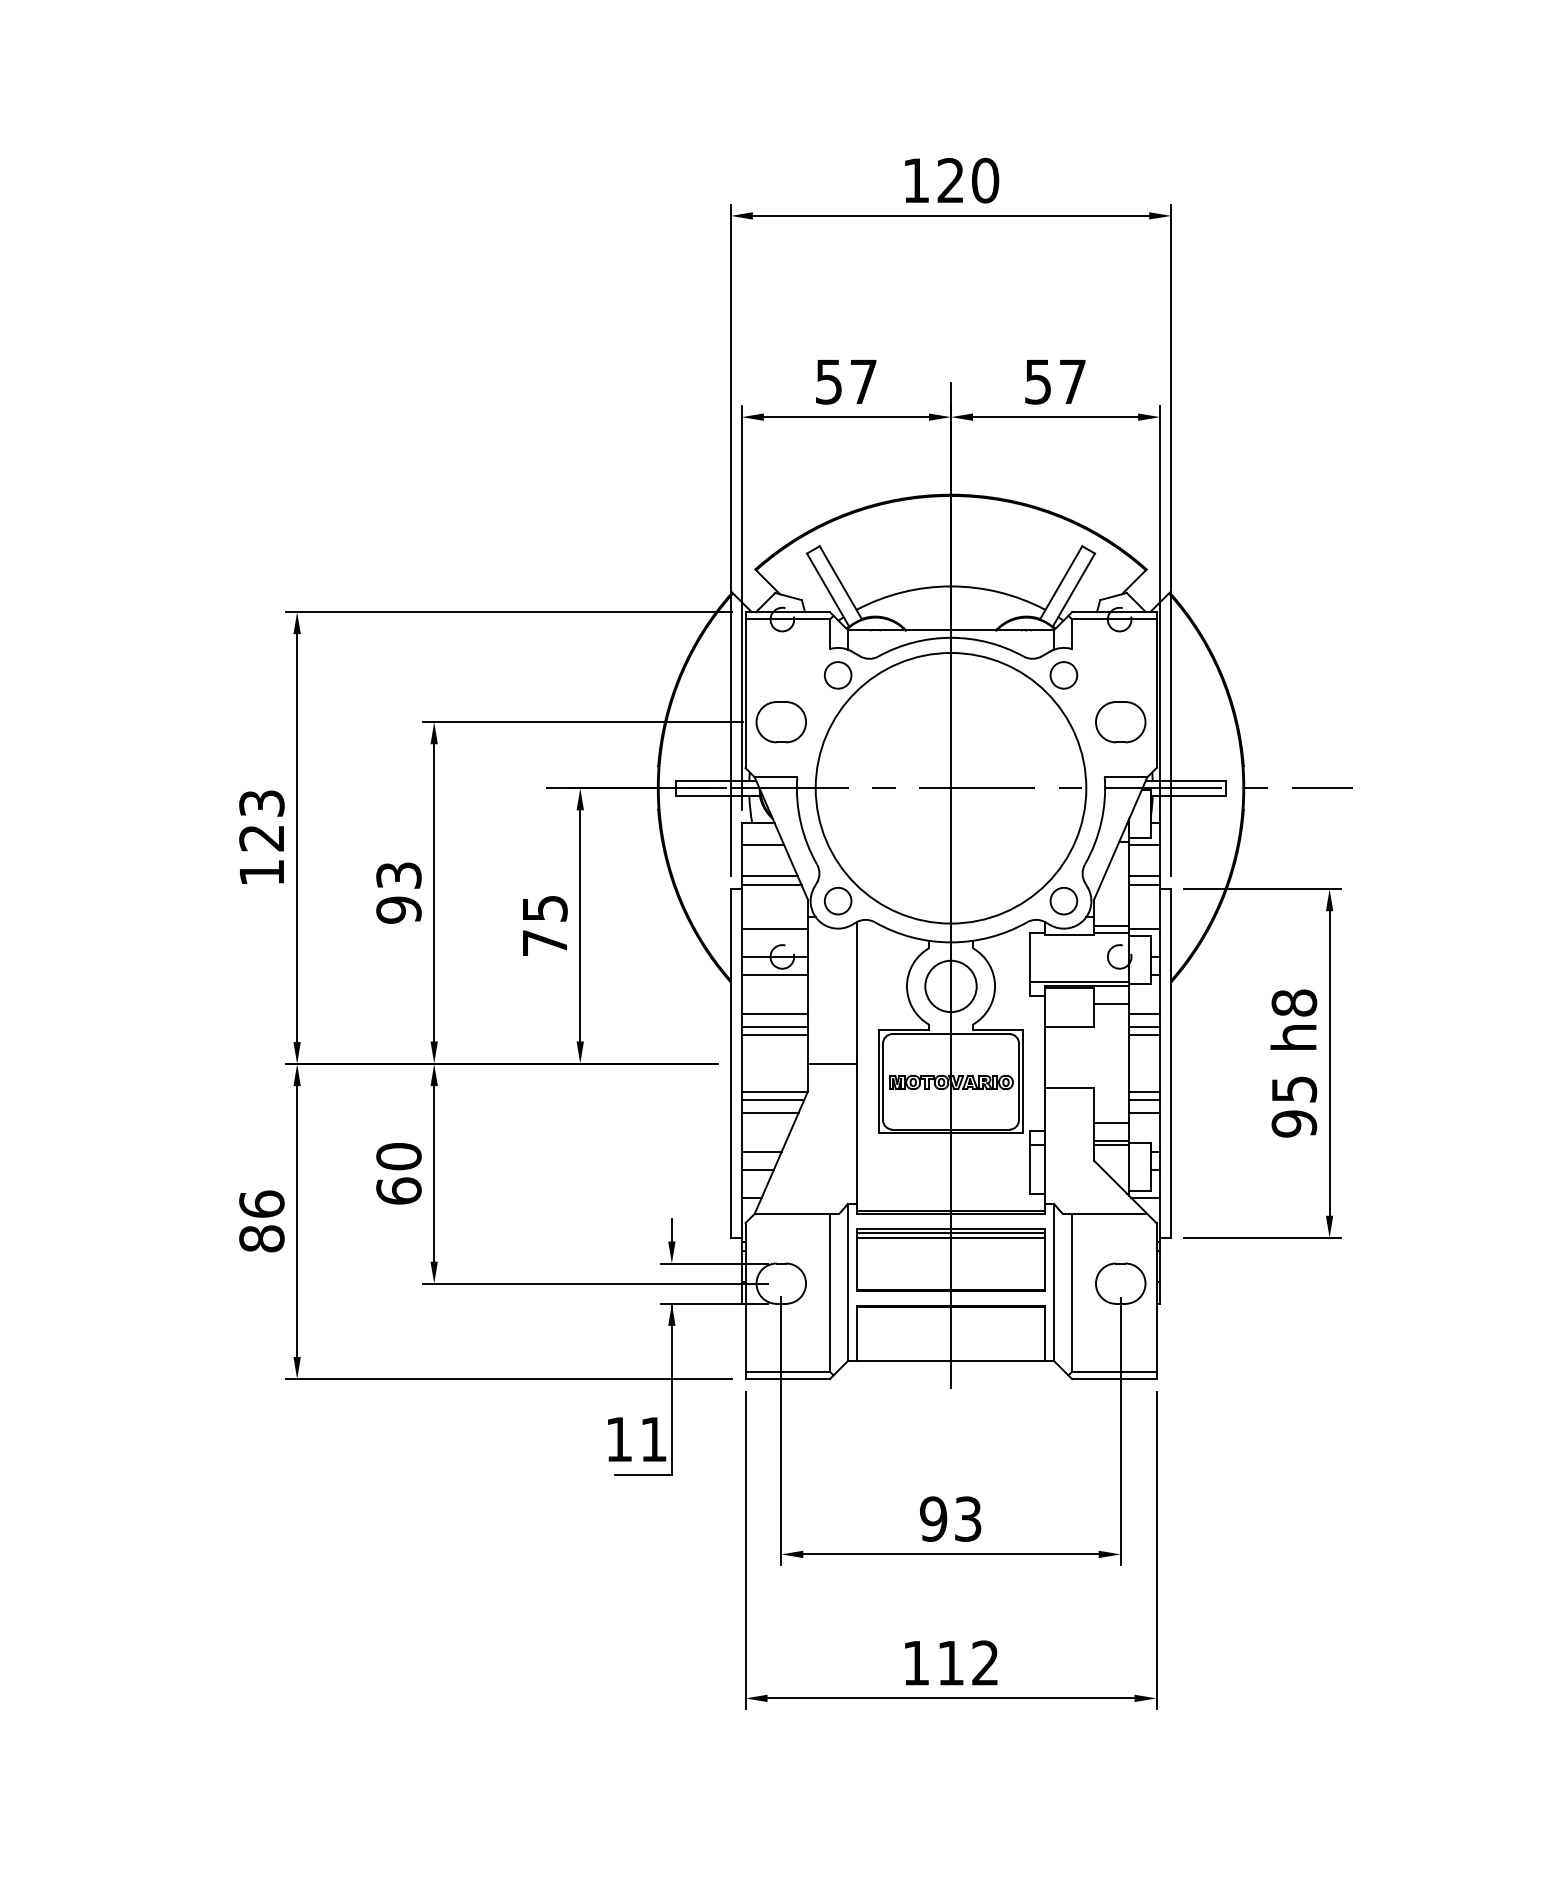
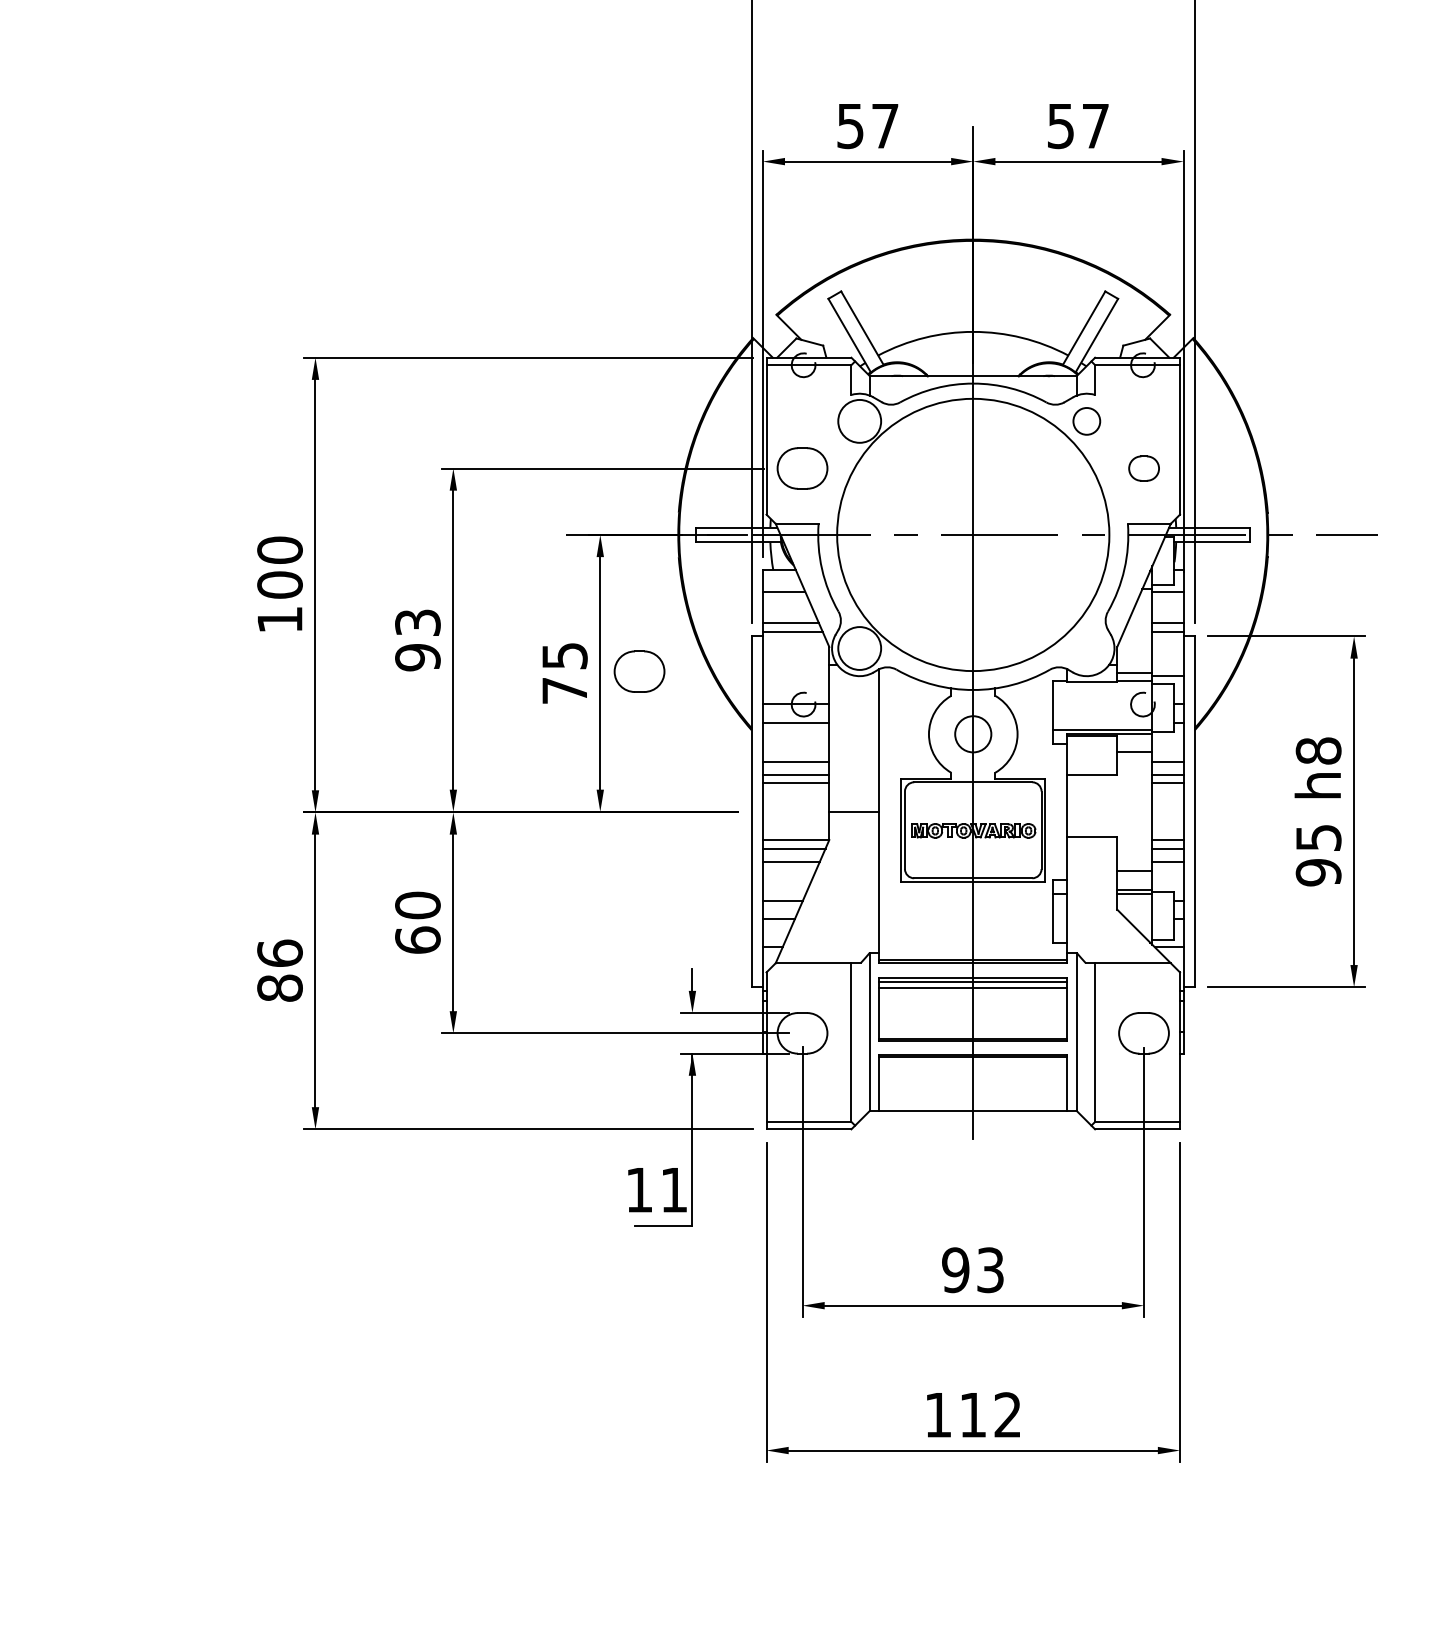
circle: (837, 675) -> (859, 421), size x1.6
part: (1120, 722) -> (1143, 468), size x0.6
text: (261, 820) -> (279, 567), 123 -> 100
circle: (837, 900) -> (859, 647), size x1.6
circle: (1063, 901) -> (1086, 648), removed
part: (618, 924) -> (638, 671), added
line: (774, 928) -> (795, 676), removed
circle: (950, 986) -> (972, 734), size x0.7

